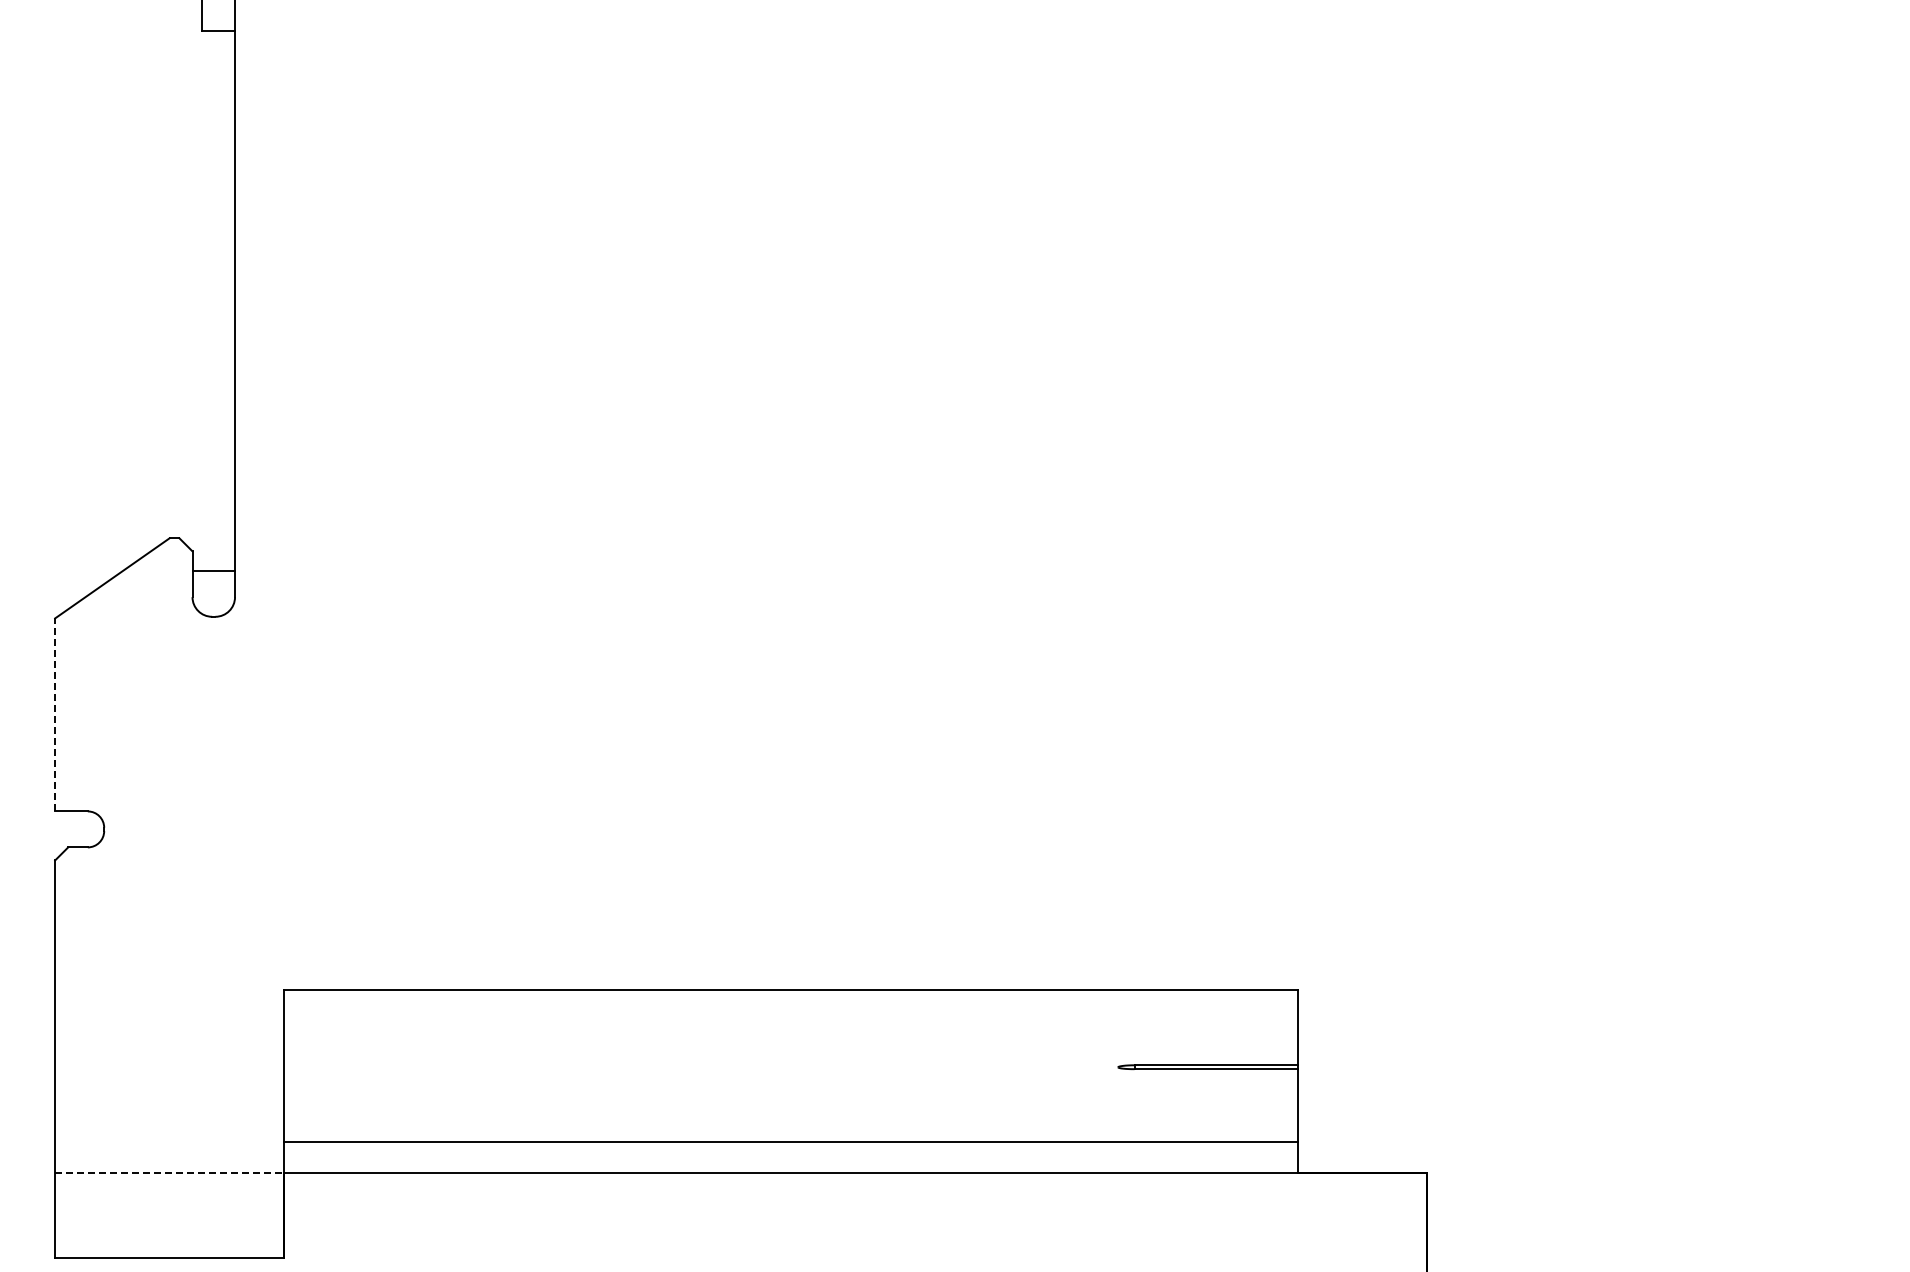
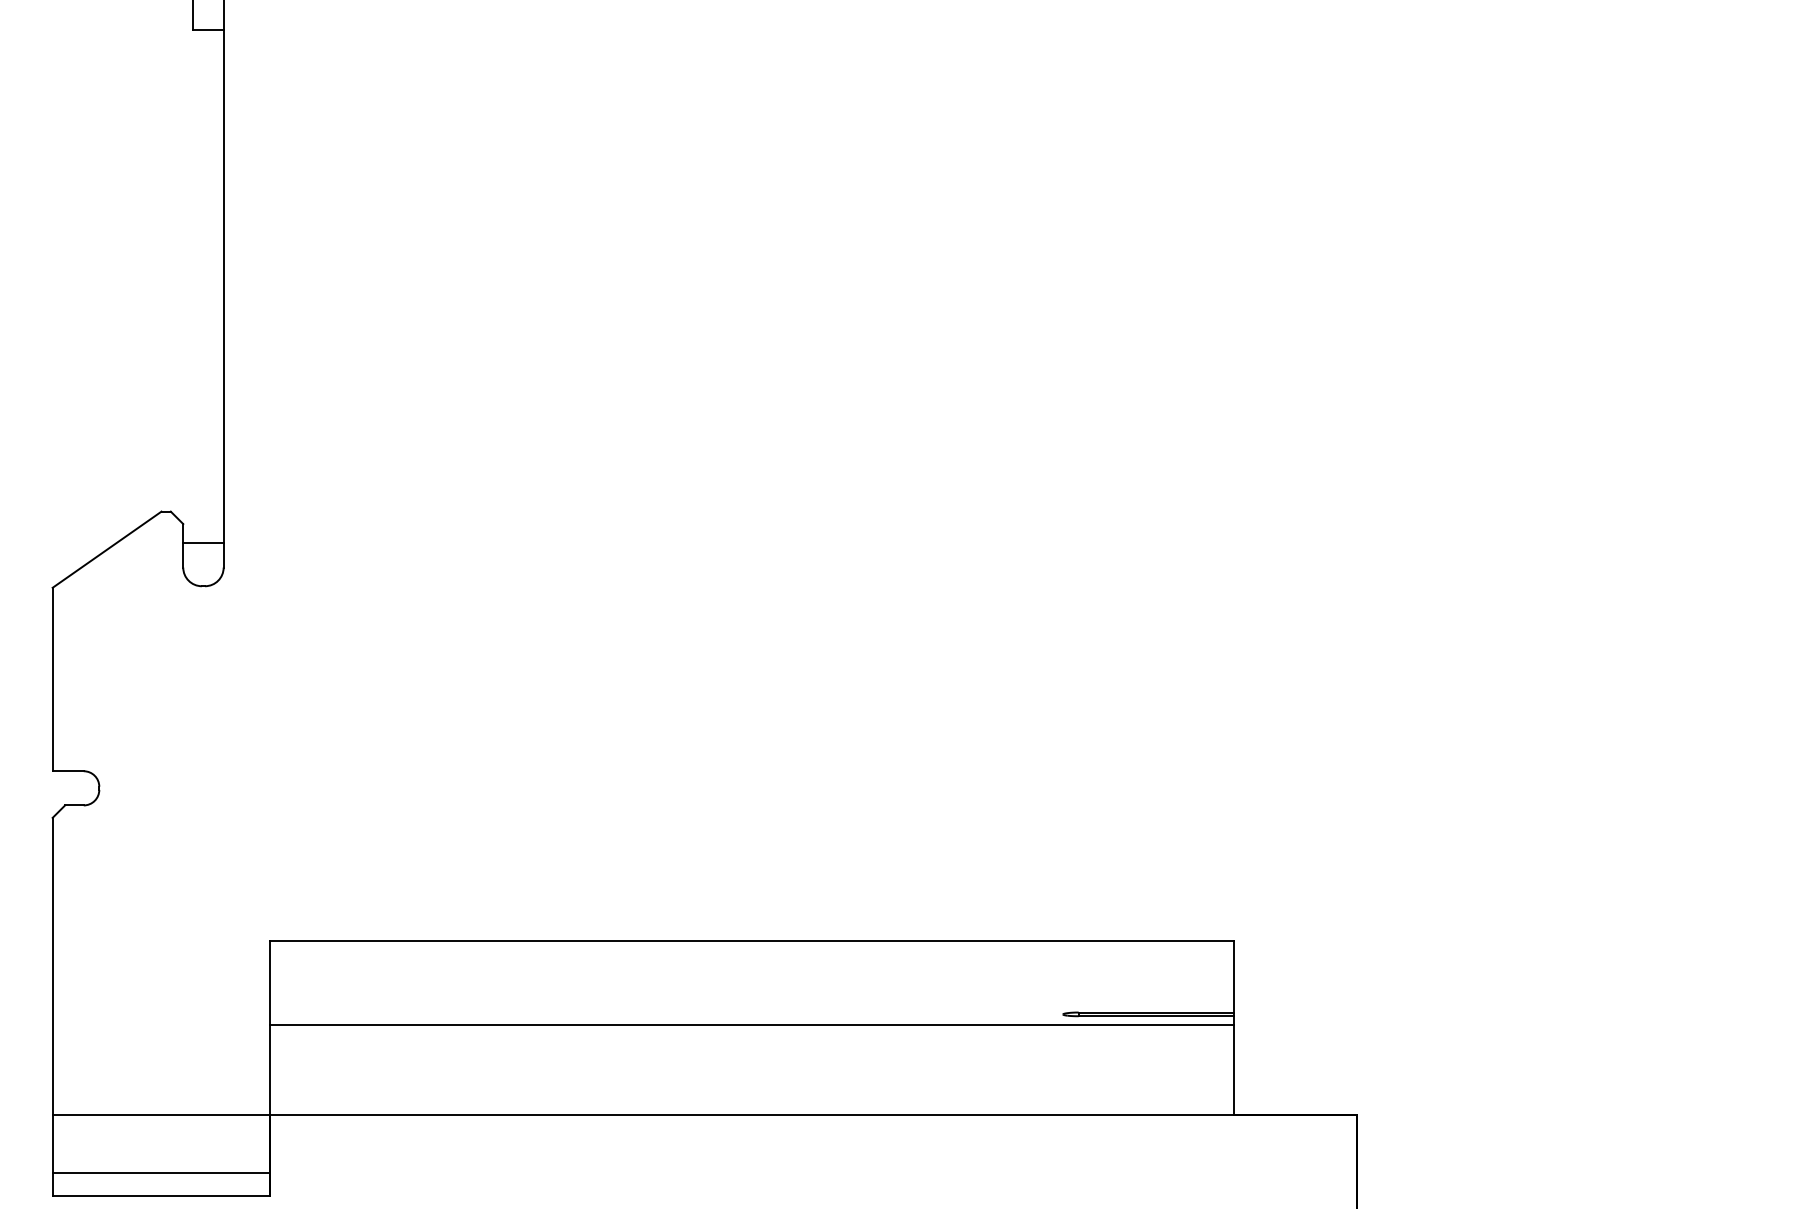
line: (55, 714) -> (53, 679), dashed -> solid
line: (791, 1142) -> (752, 1025), moved
line: (170, 1173) -> (162, 1115), dashed -> solid
line: (169, 1234) -> (161, 1173), added

